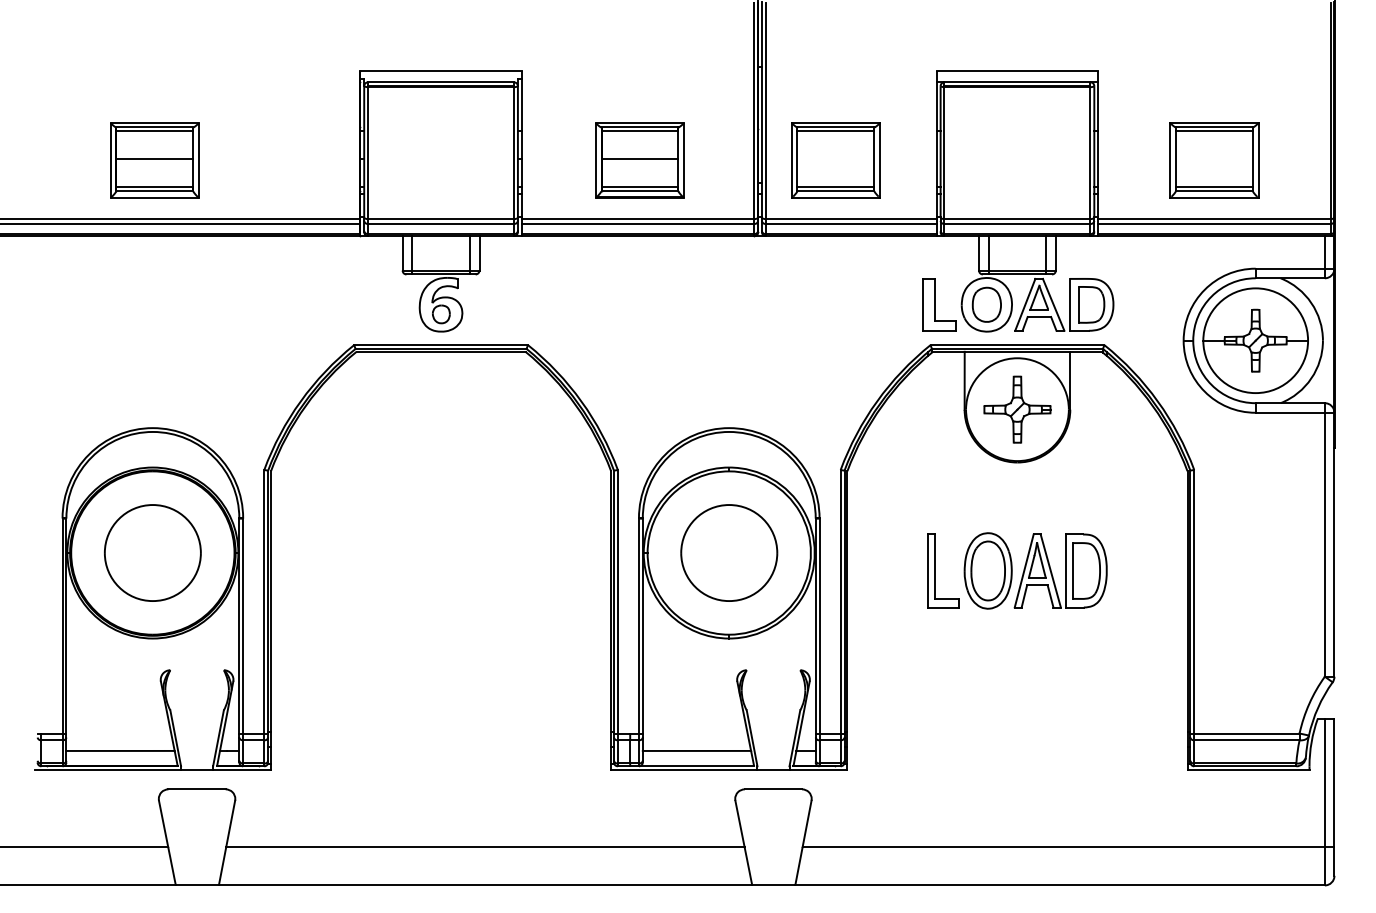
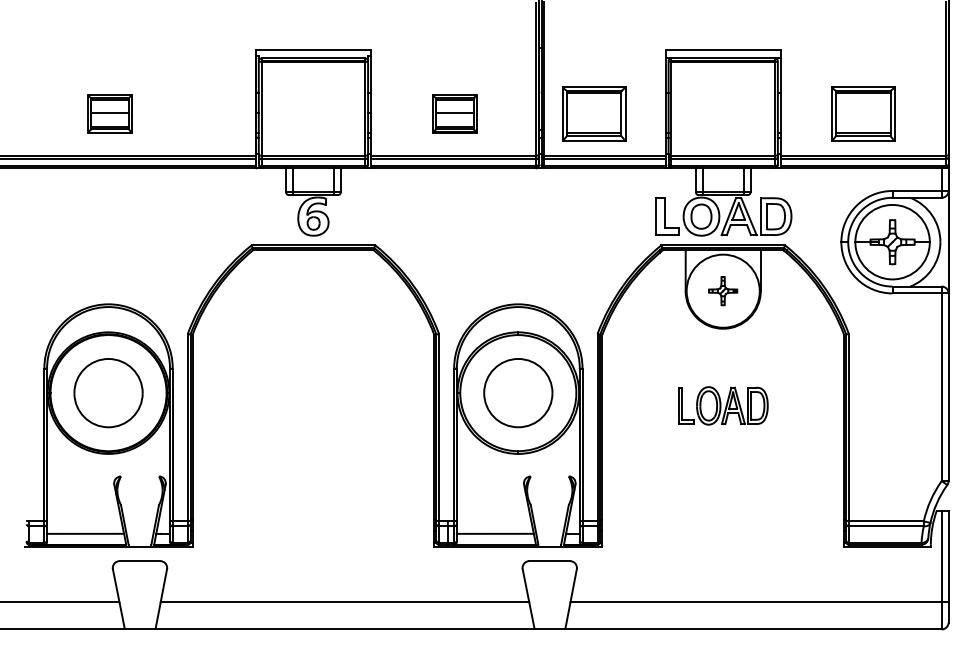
part: (154, 159) -> (109, 113), size x0.7
part: (639, 159) -> (454, 113), size x0.7
part: (1016, 408) -> (722, 290), size x0.6
part: (1017, 570) -> (723, 405), size x0.7

